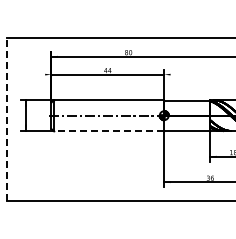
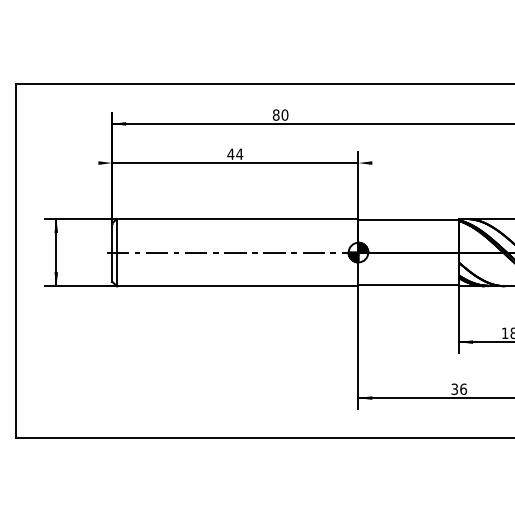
line: (7, 119) -> (16, 261), dashed -> solid
line: (108, 131) -> (236, 287), dashed -> solid

